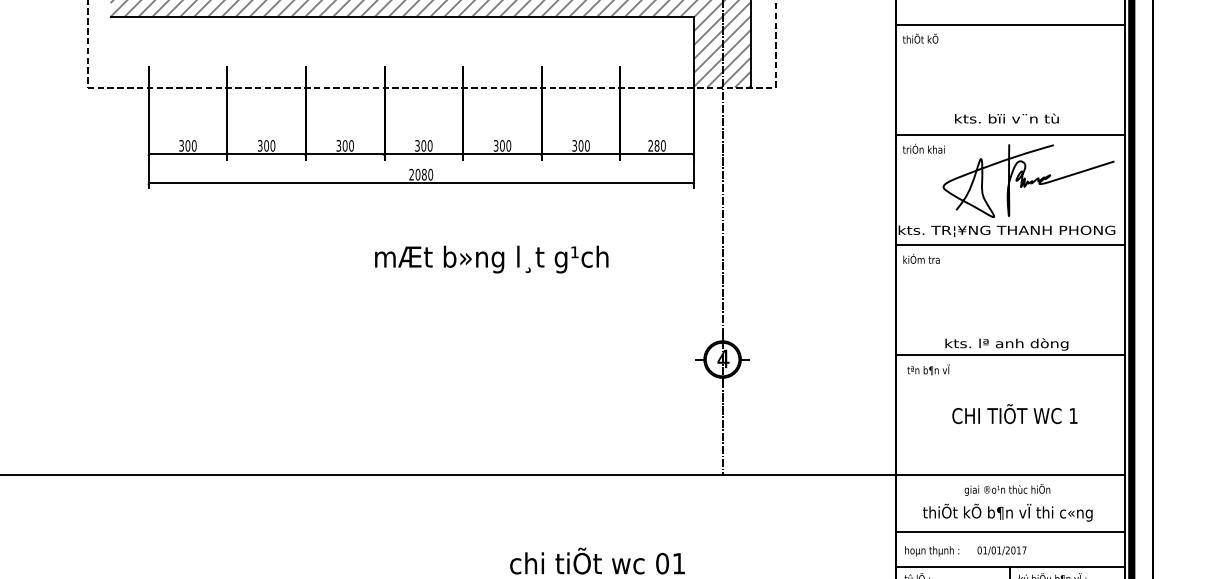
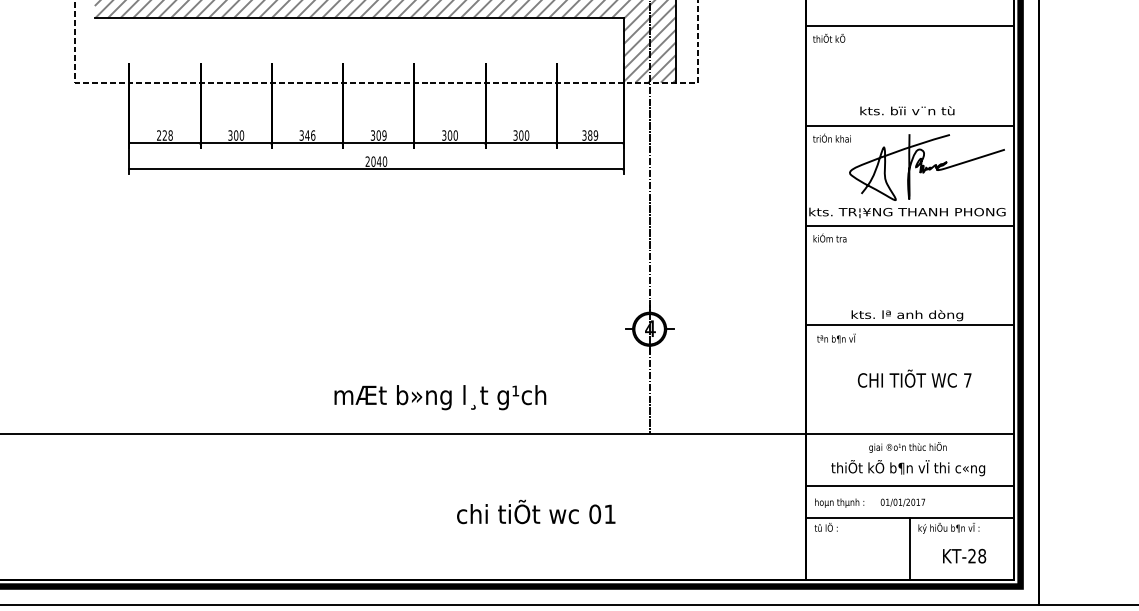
text: (187, 145) -> (164, 135), 300 -> 228
text: (348, 145) -> (310, 135), 300 -> 346
text: (430, 145) -> (384, 135), 300 -> 309
text: (656, 145) -> (589, 135), 280 -> 389
text: (423, 174) -> (378, 161), 2080 -> 2040
text: (491, 259) -> (440, 397), moved
text: (1073, 416) -> (967, 380), 1 -> 7

